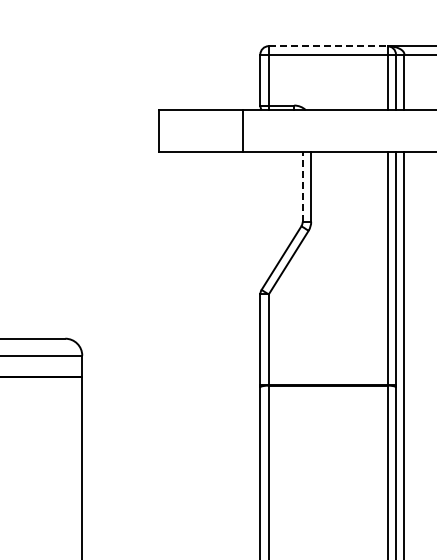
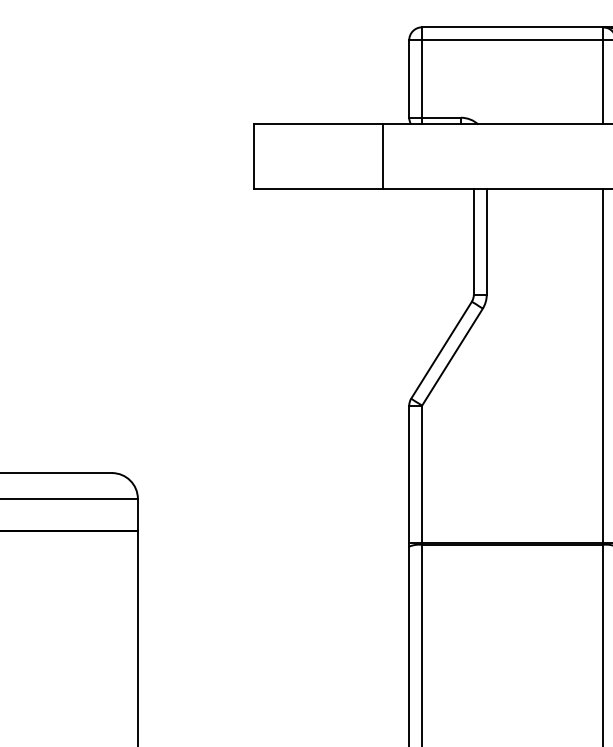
line: (328, 46) -> (513, 27), dashed -> solid
line: (302, 187) -> (473, 242), dashed -> solid

